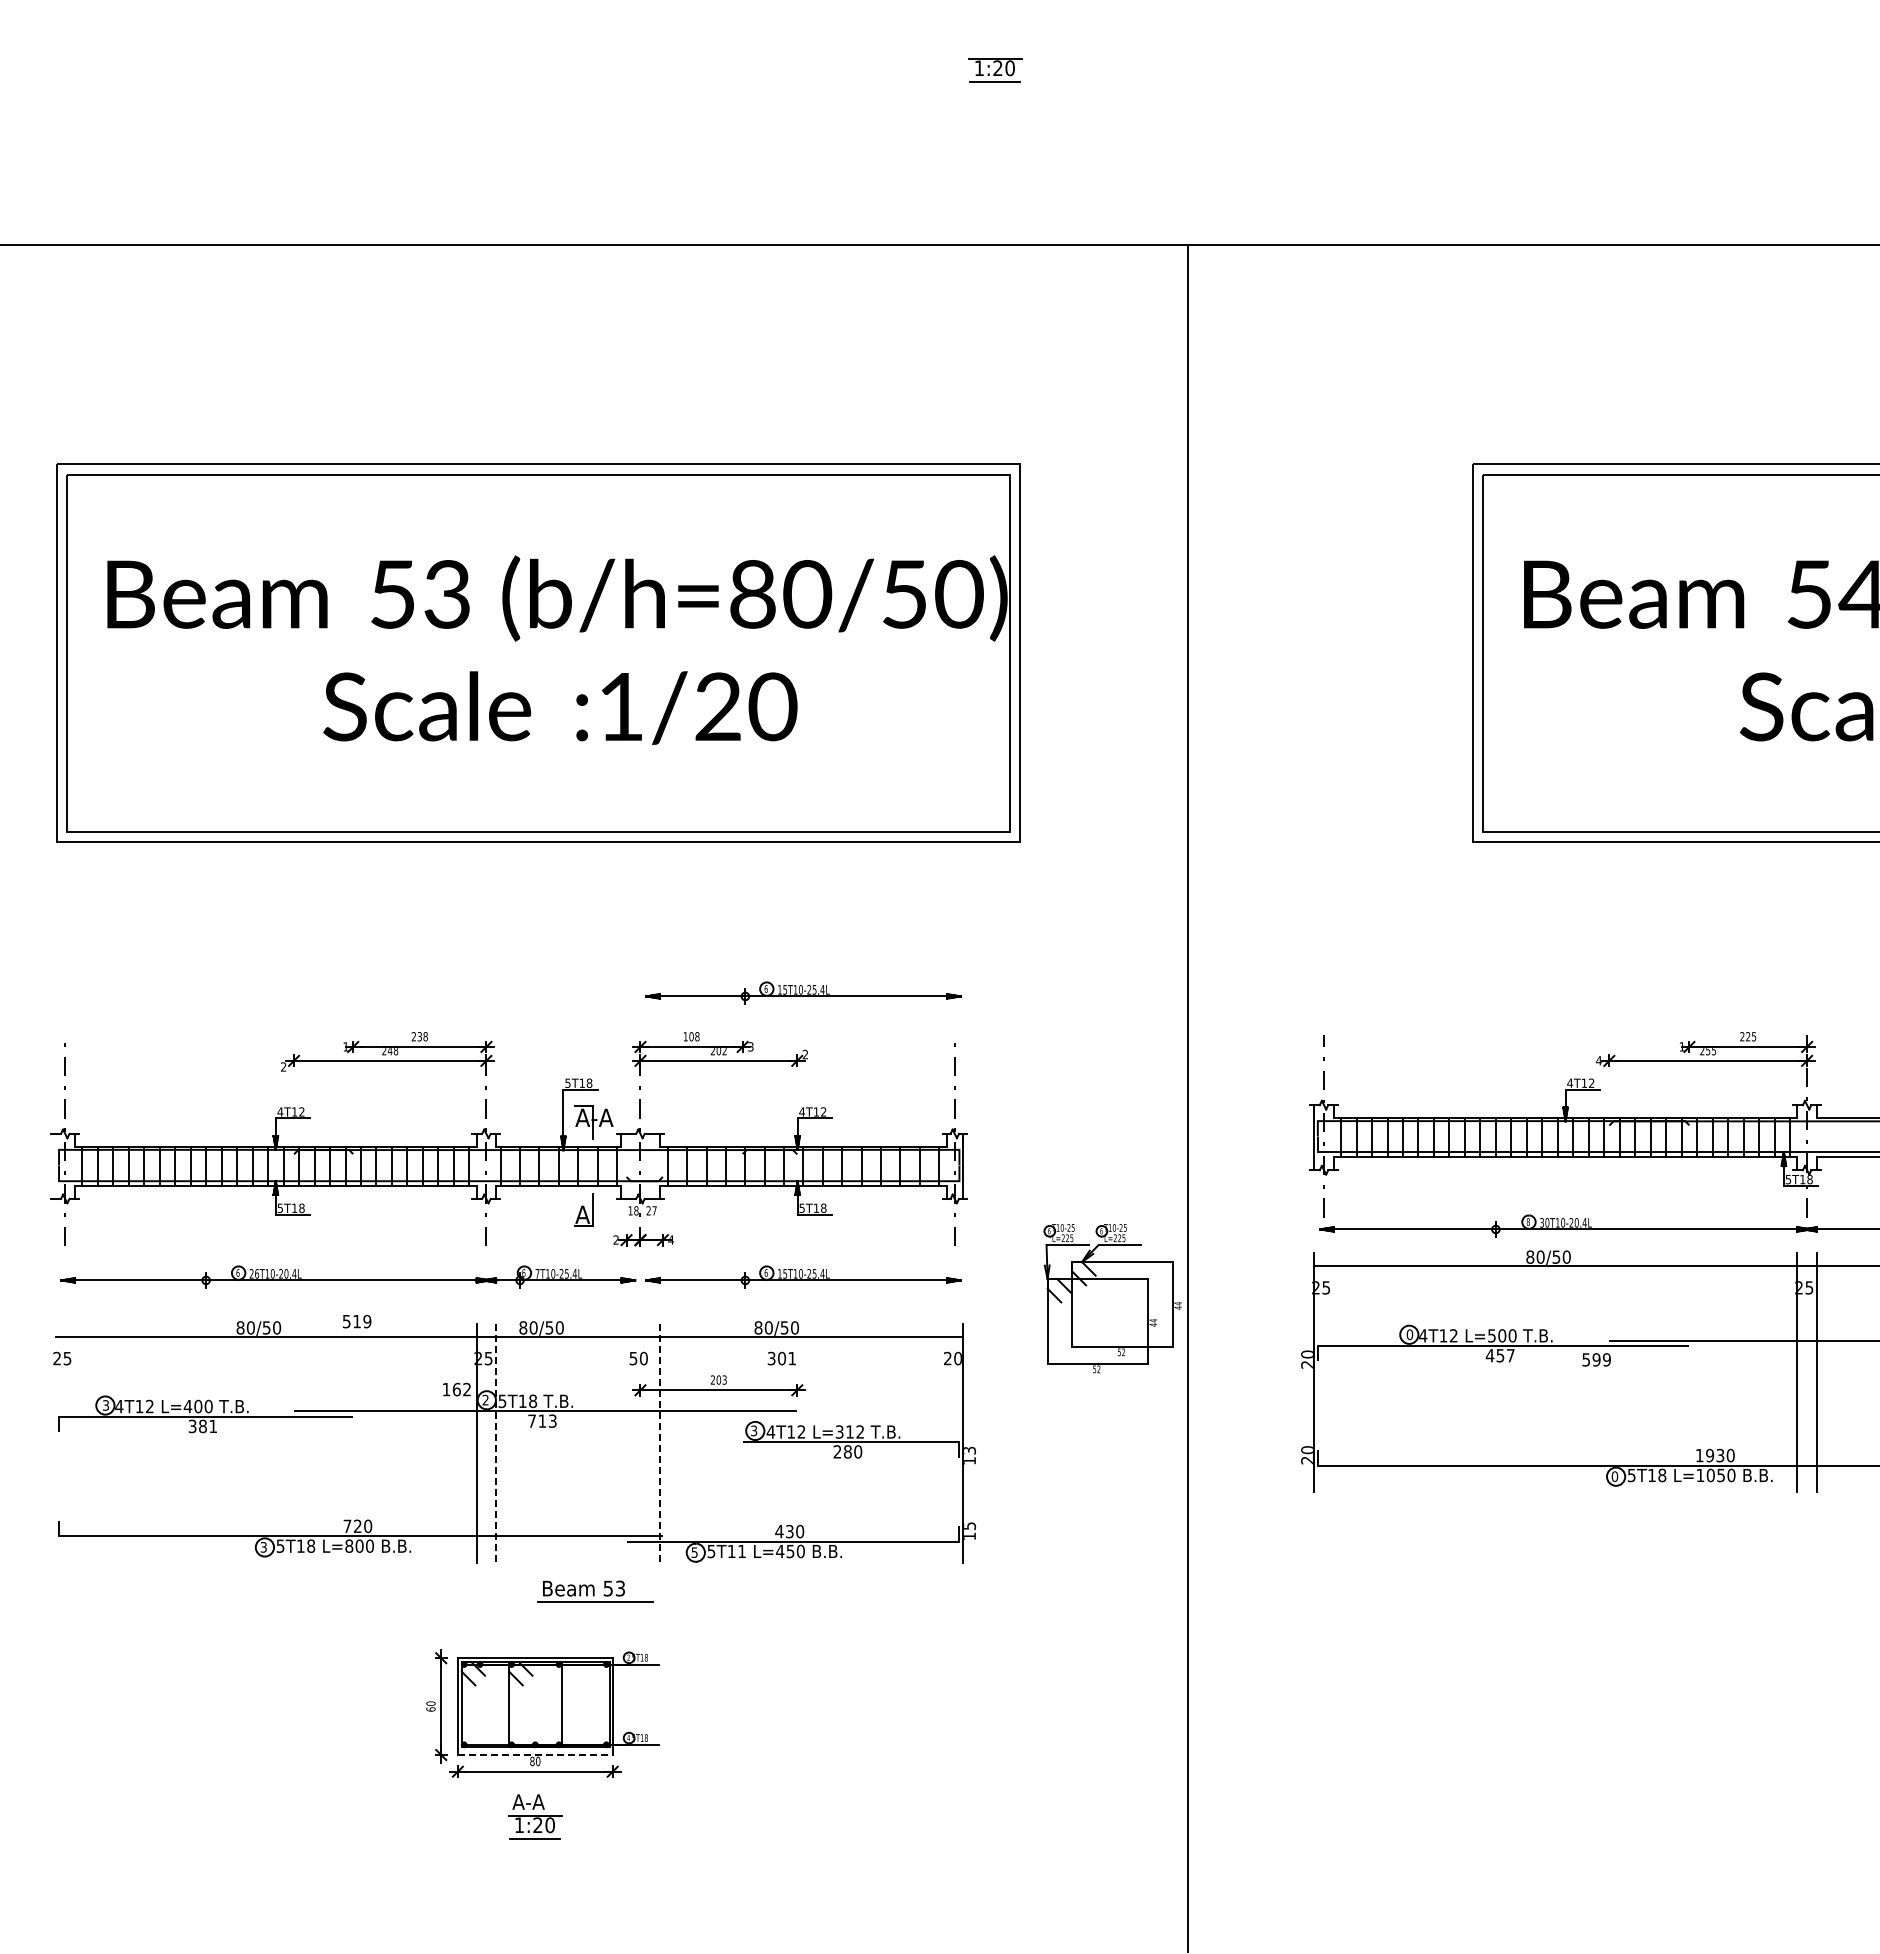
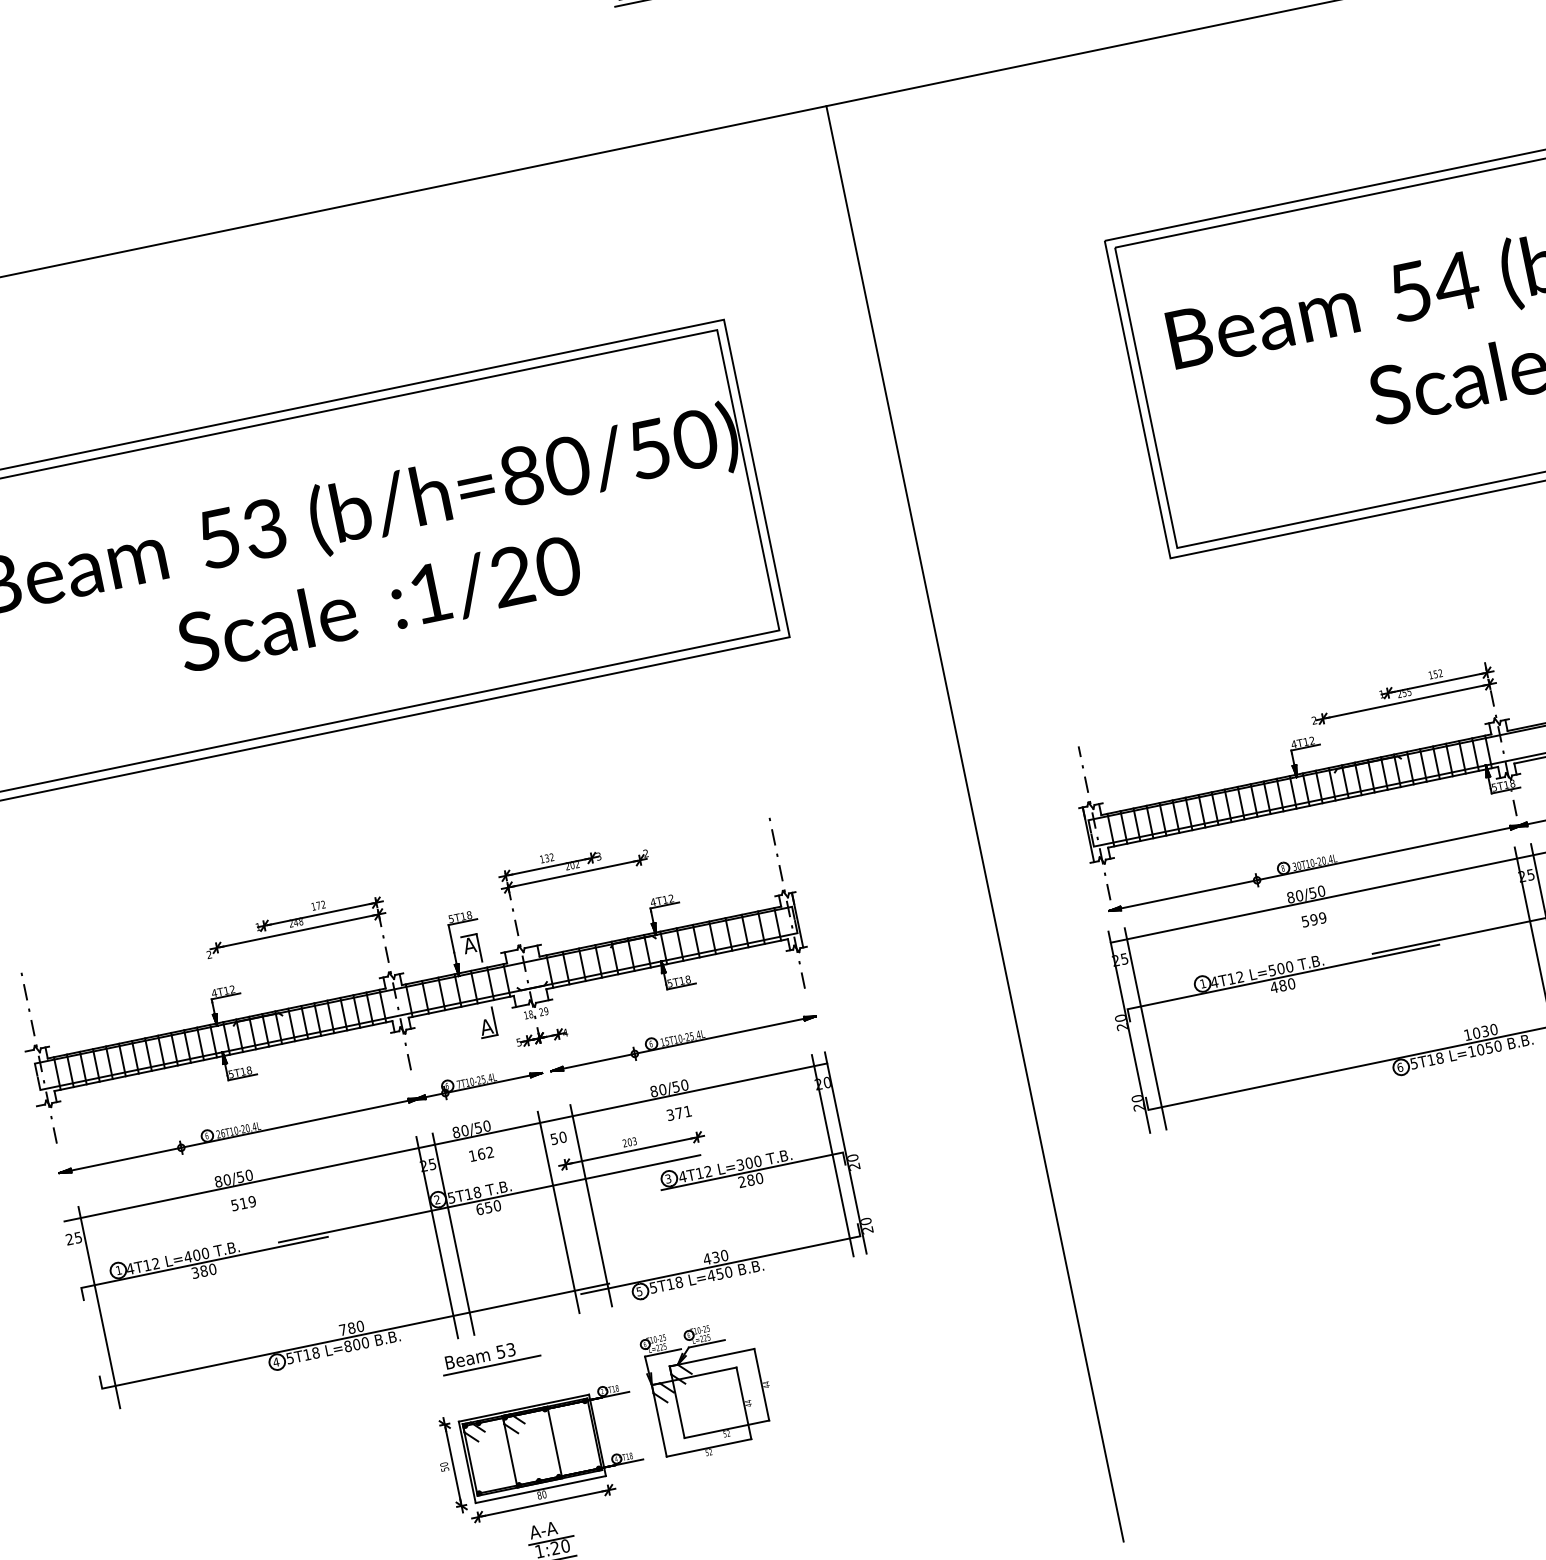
part: (803, 992) -> (633, 801), removed
text: (419, 1036) -> (318, 905), 238 -> 172
text: (694, 1036) -> (549, 857), 108 -> 132
text: (1748, 1036) -> (1435, 674), 225 -> 152
text: (1598, 1060) -> (1313, 720), 4 -> 2
text: (602, 1117) -> (486, 941), A-A -> A
text: (654, 1210) -> (546, 1010), 27 -> 29
text: (615, 1239) -> (518, 1042), 2 -> 5
part: (1112, 1298) -> (709, 1390), moved
text: (356, 1321) -> (243, 1203), moved
text: (1409, 1334) -> (1202, 983), 0 -> 1
text: (1505, 1355) -> (1287, 984), 457 -> 480
text: (782, 1358) -> (679, 1113), 301 -> 371
text: (1596, 1359) -> (1313, 919), moved
line: (1333, 1372) -> (1145, 1028), added
text: (456, 1389) -> (481, 1154), moved
text: (105, 1405) -> (118, 1270), 3 -> 1
text: (542, 1420) -> (488, 1207), 713 -> 650
text: (213, 1426) -> (212, 1269), 381 -> 380
text: (855, 1431) -> (753, 1161), L=312 -> L=300
line: (74, 1442) -> (98, 1307), added
line: (621, 1442) -> (558, 1211), added
line: (947, 1442) -> (833, 1154), added
line: (496, 1443) -> (453, 1234), dashed -> solid
line: (659, 1443) -> (590, 1205), dashed -> solid
text: (969, 1455) -> (853, 1162), 13 -> 20
text: (1709, 1455) -> (1476, 1033), 1930 -> 1030
text: (1615, 1476) -> (1400, 1067), 0 -> 6
text: (357, 1526) -> (351, 1328), 720 -> 780
text: (970, 1531) -> (867, 1225), 15 -> 20
text: (263, 1547) -> (276, 1362), 3 -> 4
text: (742, 1551) -> (679, 1282), 5T11 -> 5T18
part: (595, 1591) -> (490, 1356), moved
text: (430, 1709) -> (444, 1469), 60 -> 50
line: (535, 1754) -> (540, 1489), dashed -> solid

